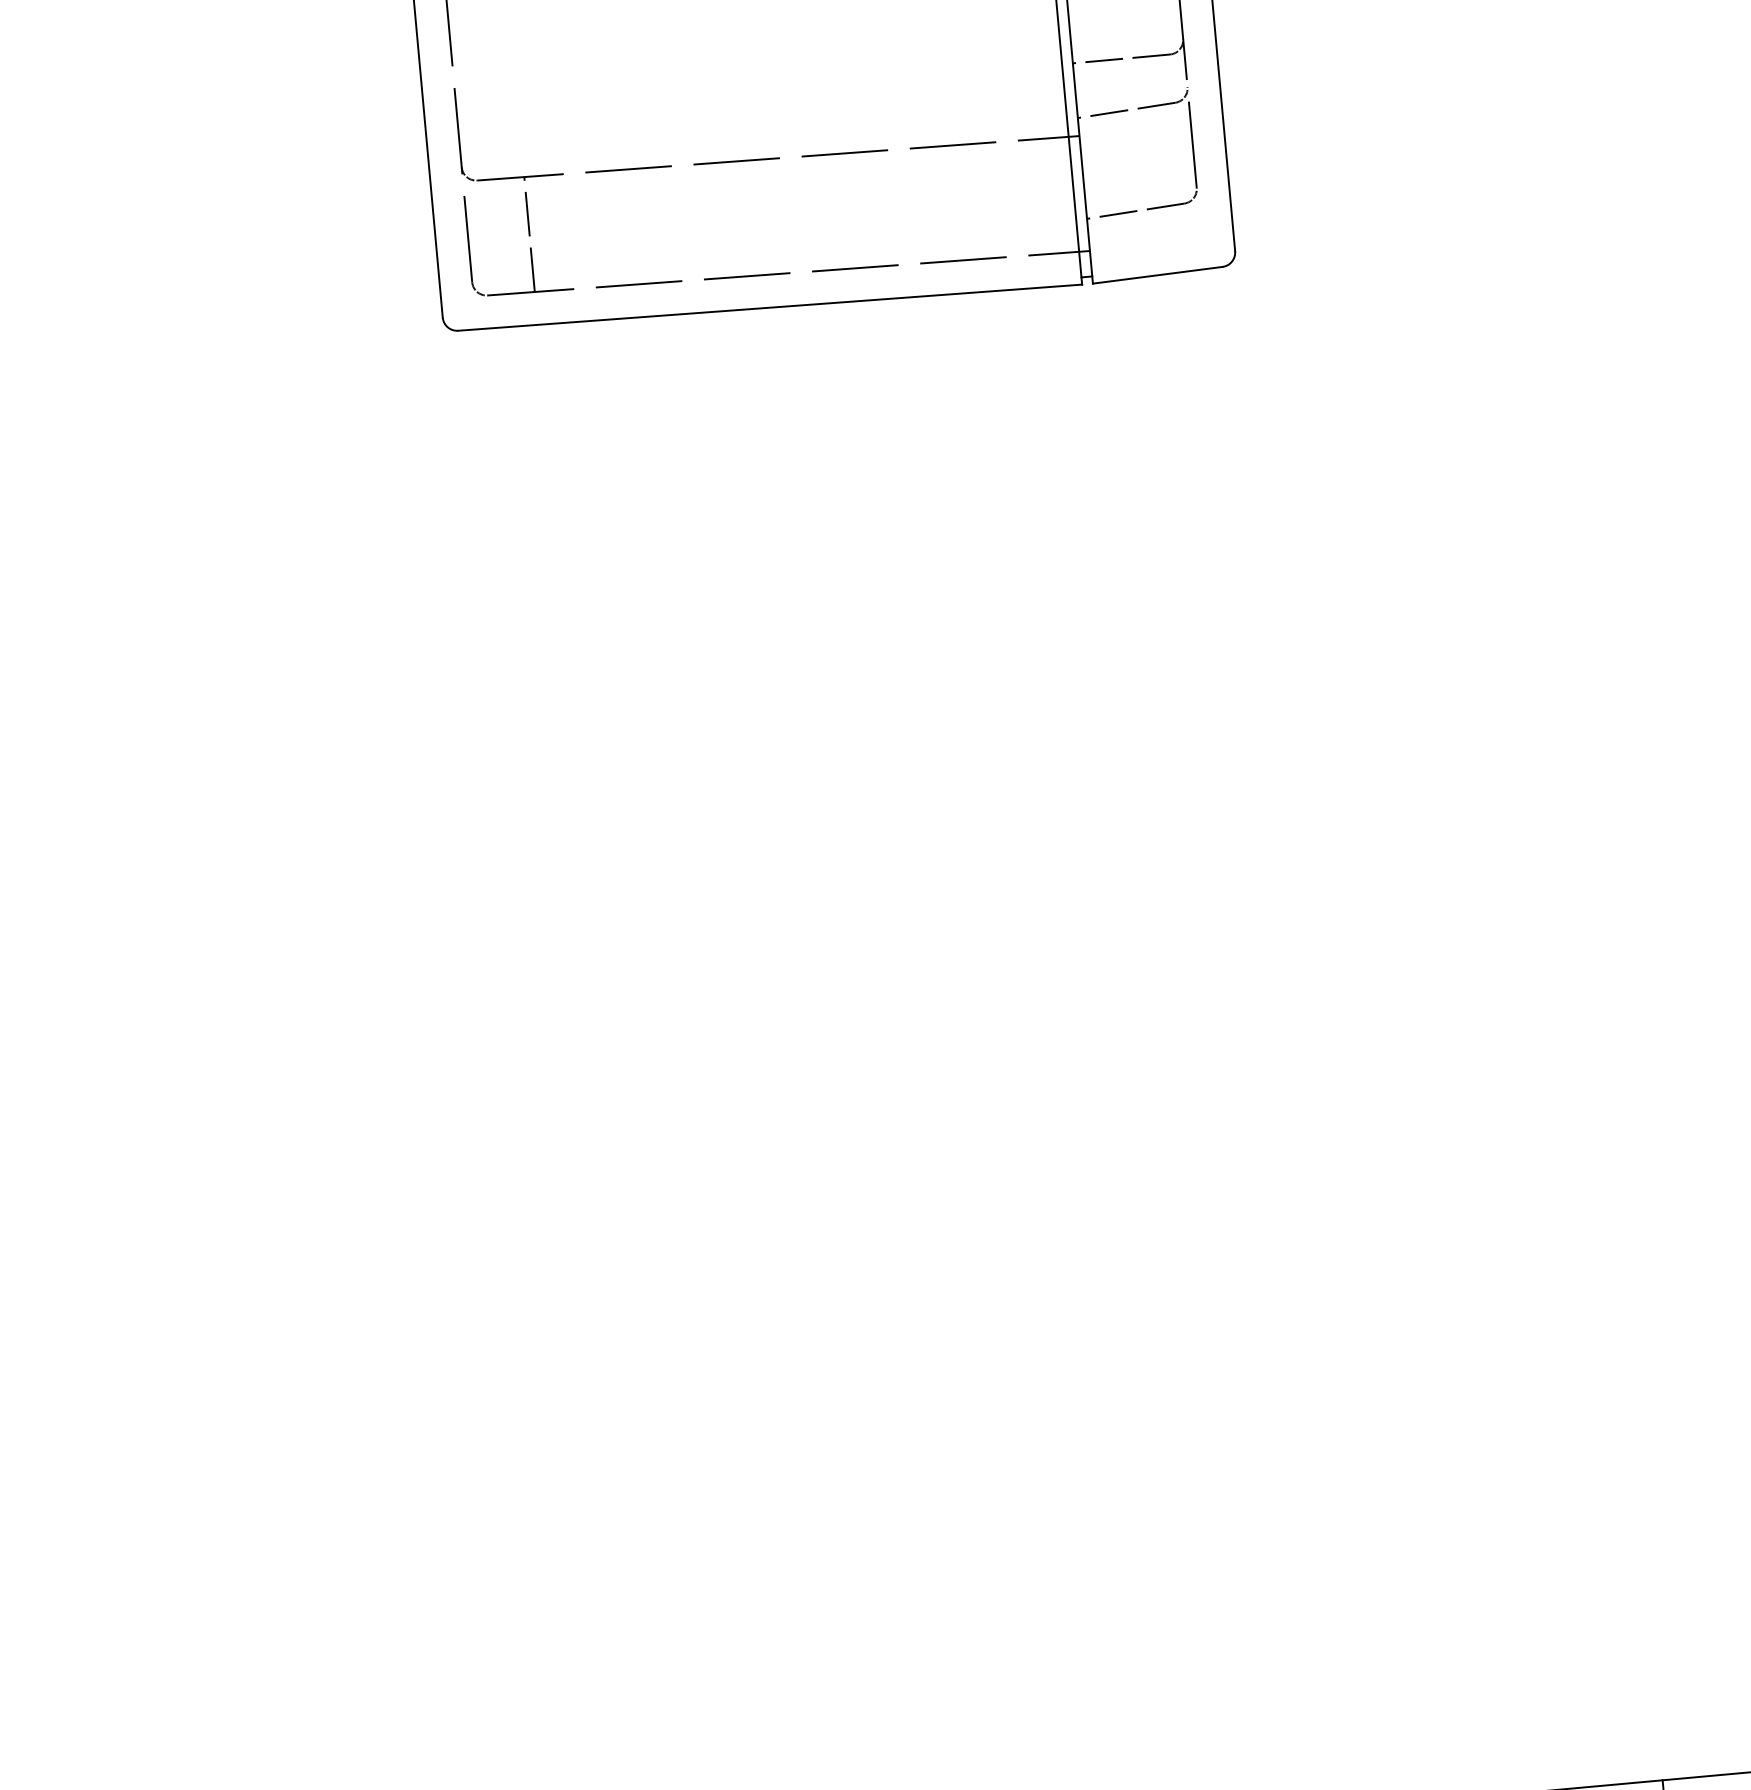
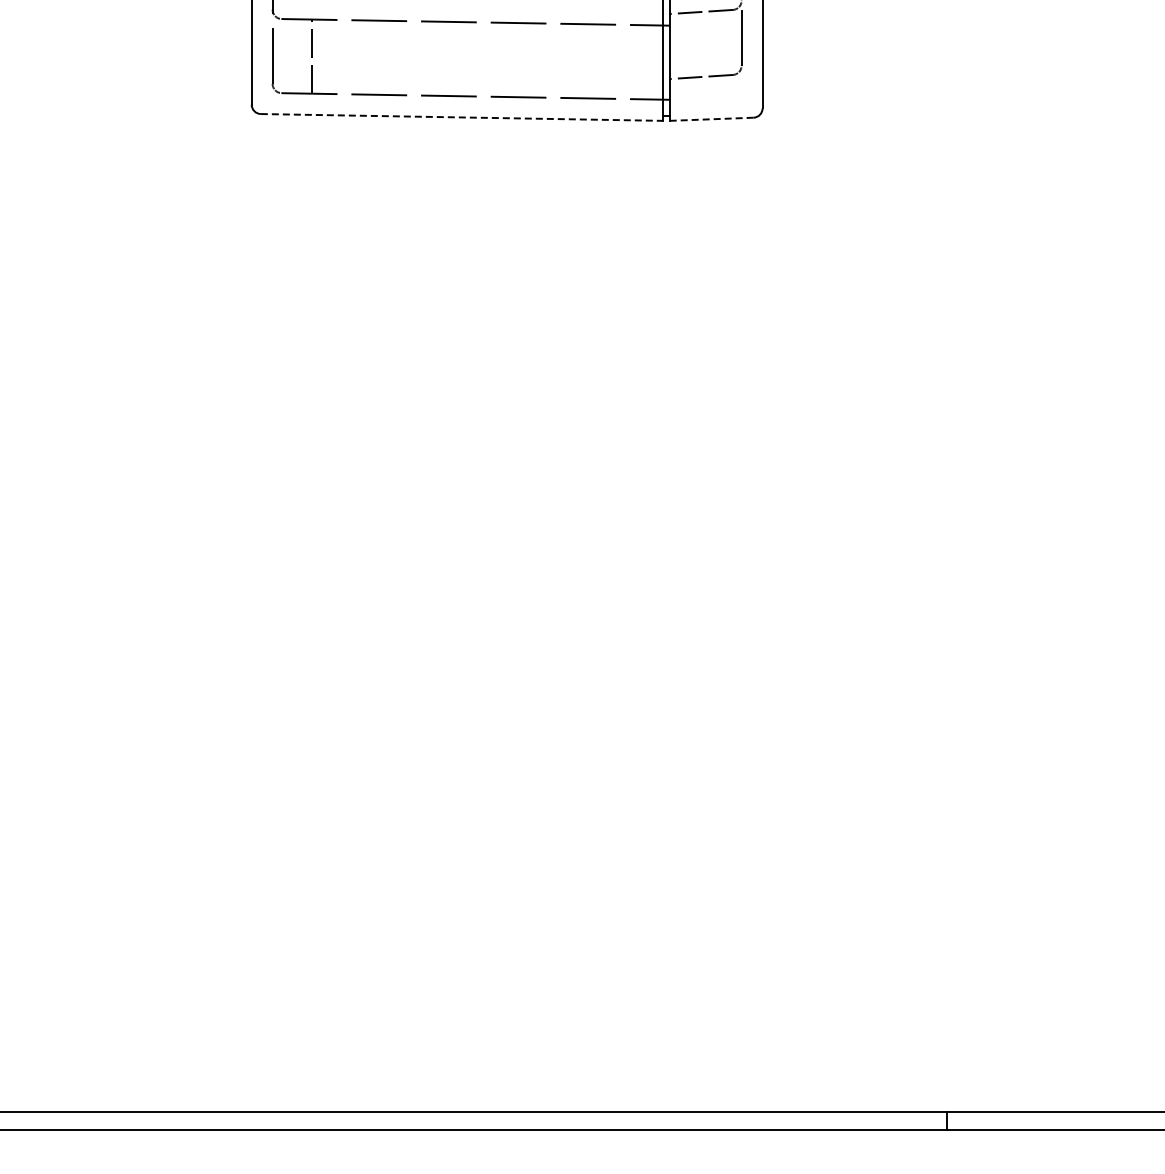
line: (1157, 275) -> (711, 119), solid -> dashed
line: (769, 307) -> (461, 117), solid -> dashed

